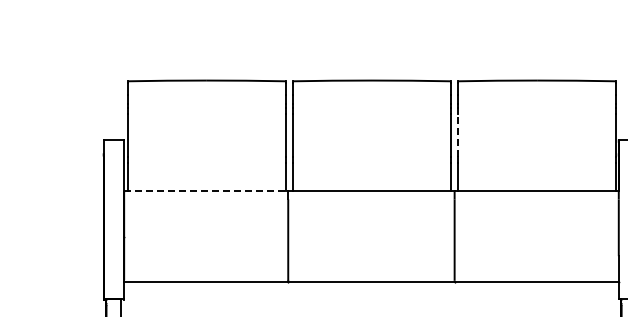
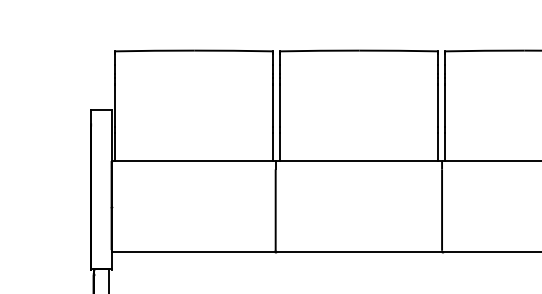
line: (458, 135) -> (445, 105), dashed -> solid
line: (205, 190) -> (192, 160), dashed -> solid

